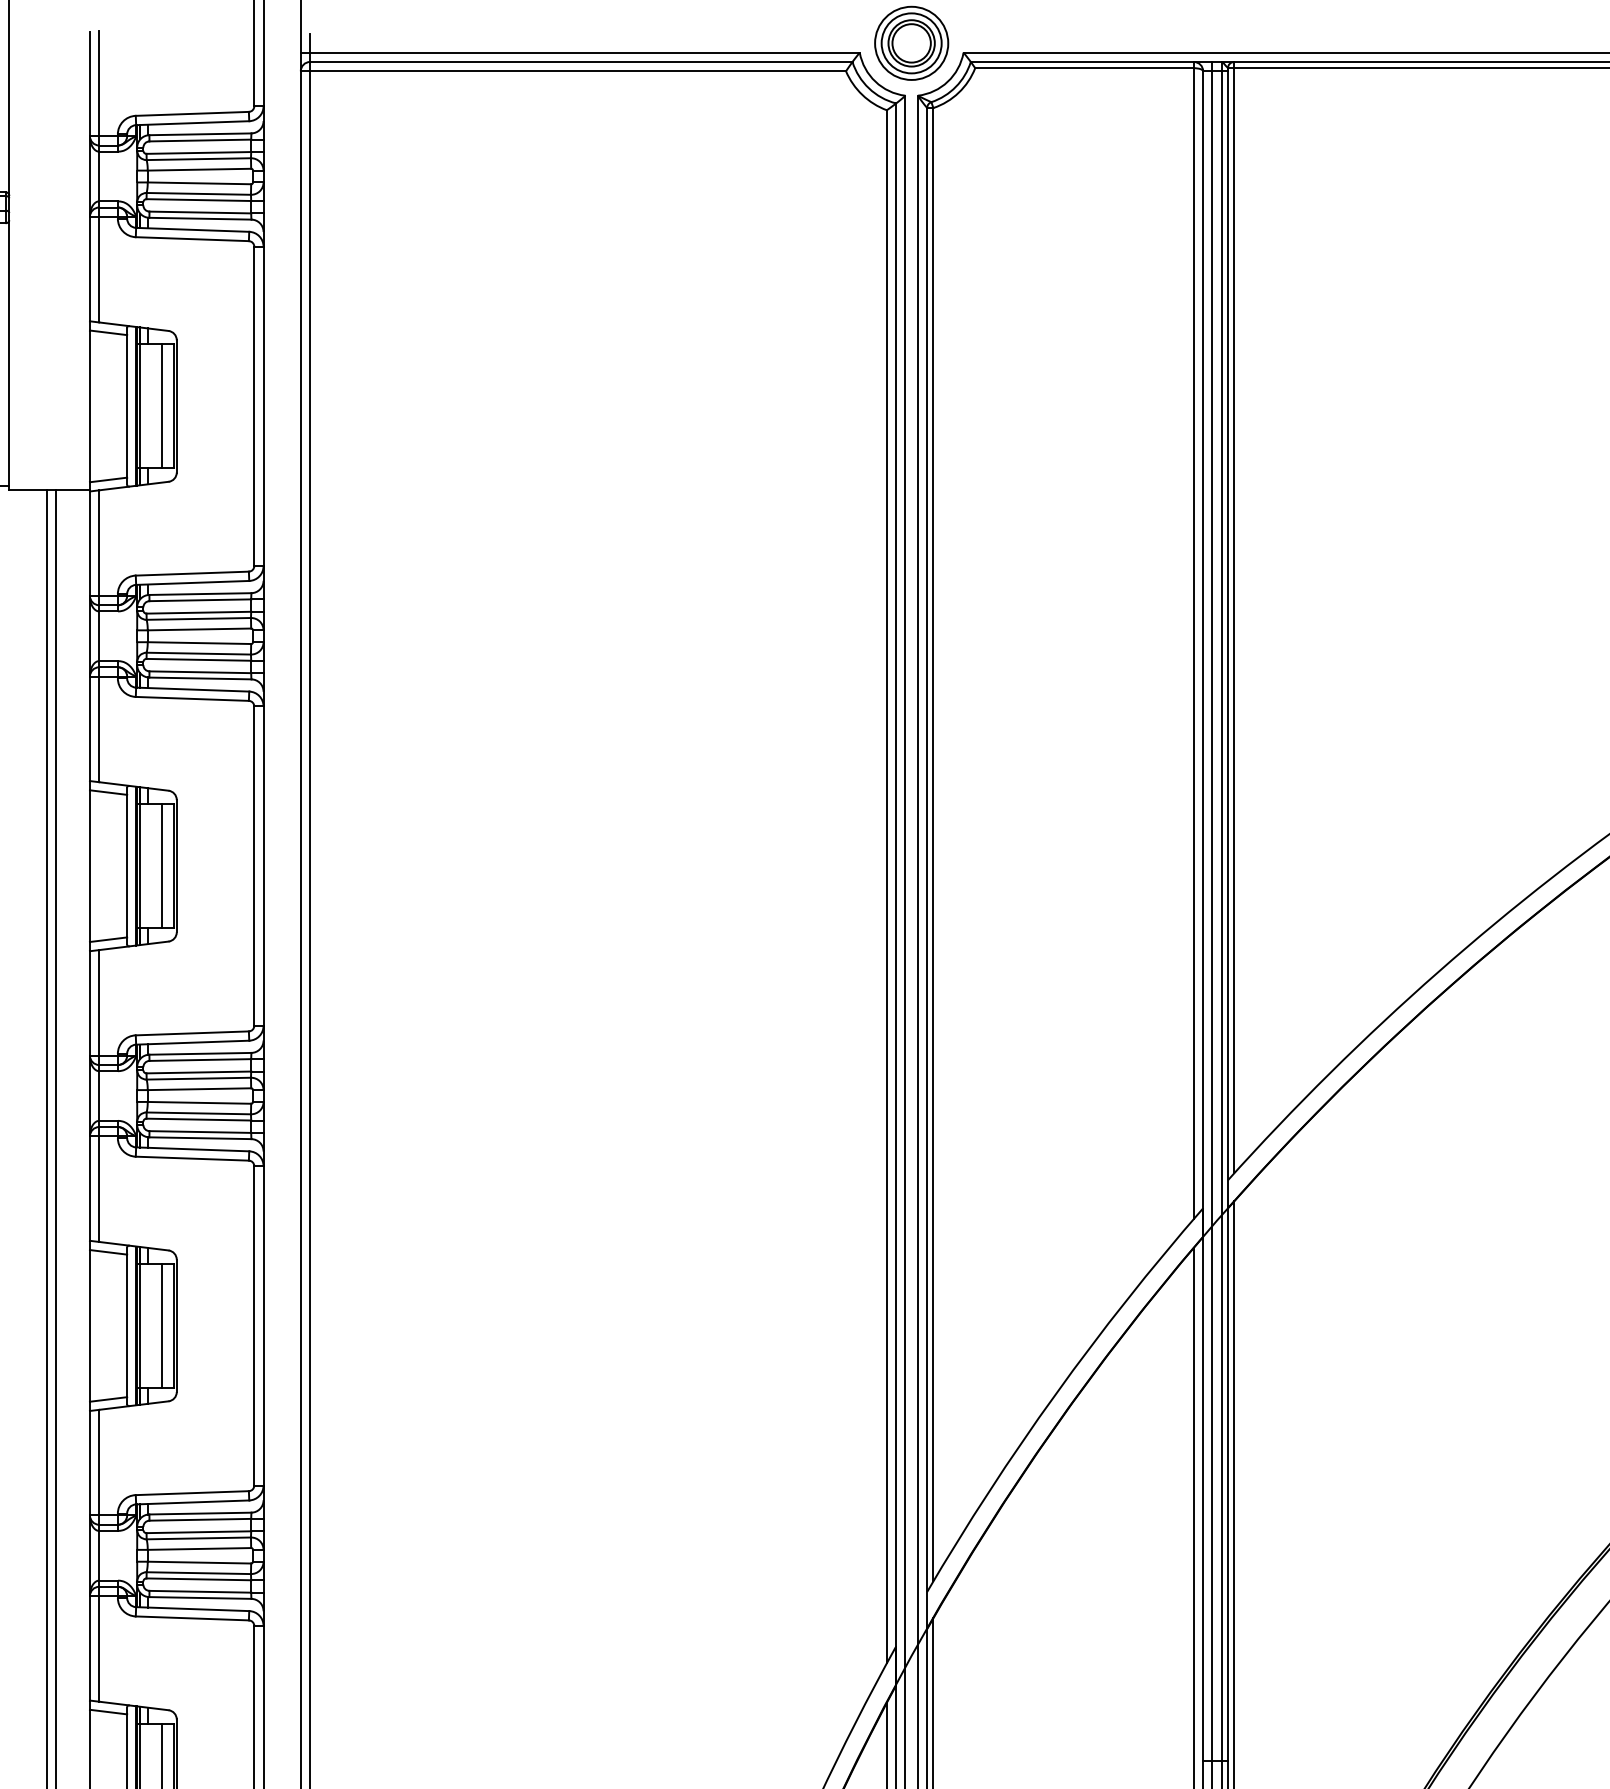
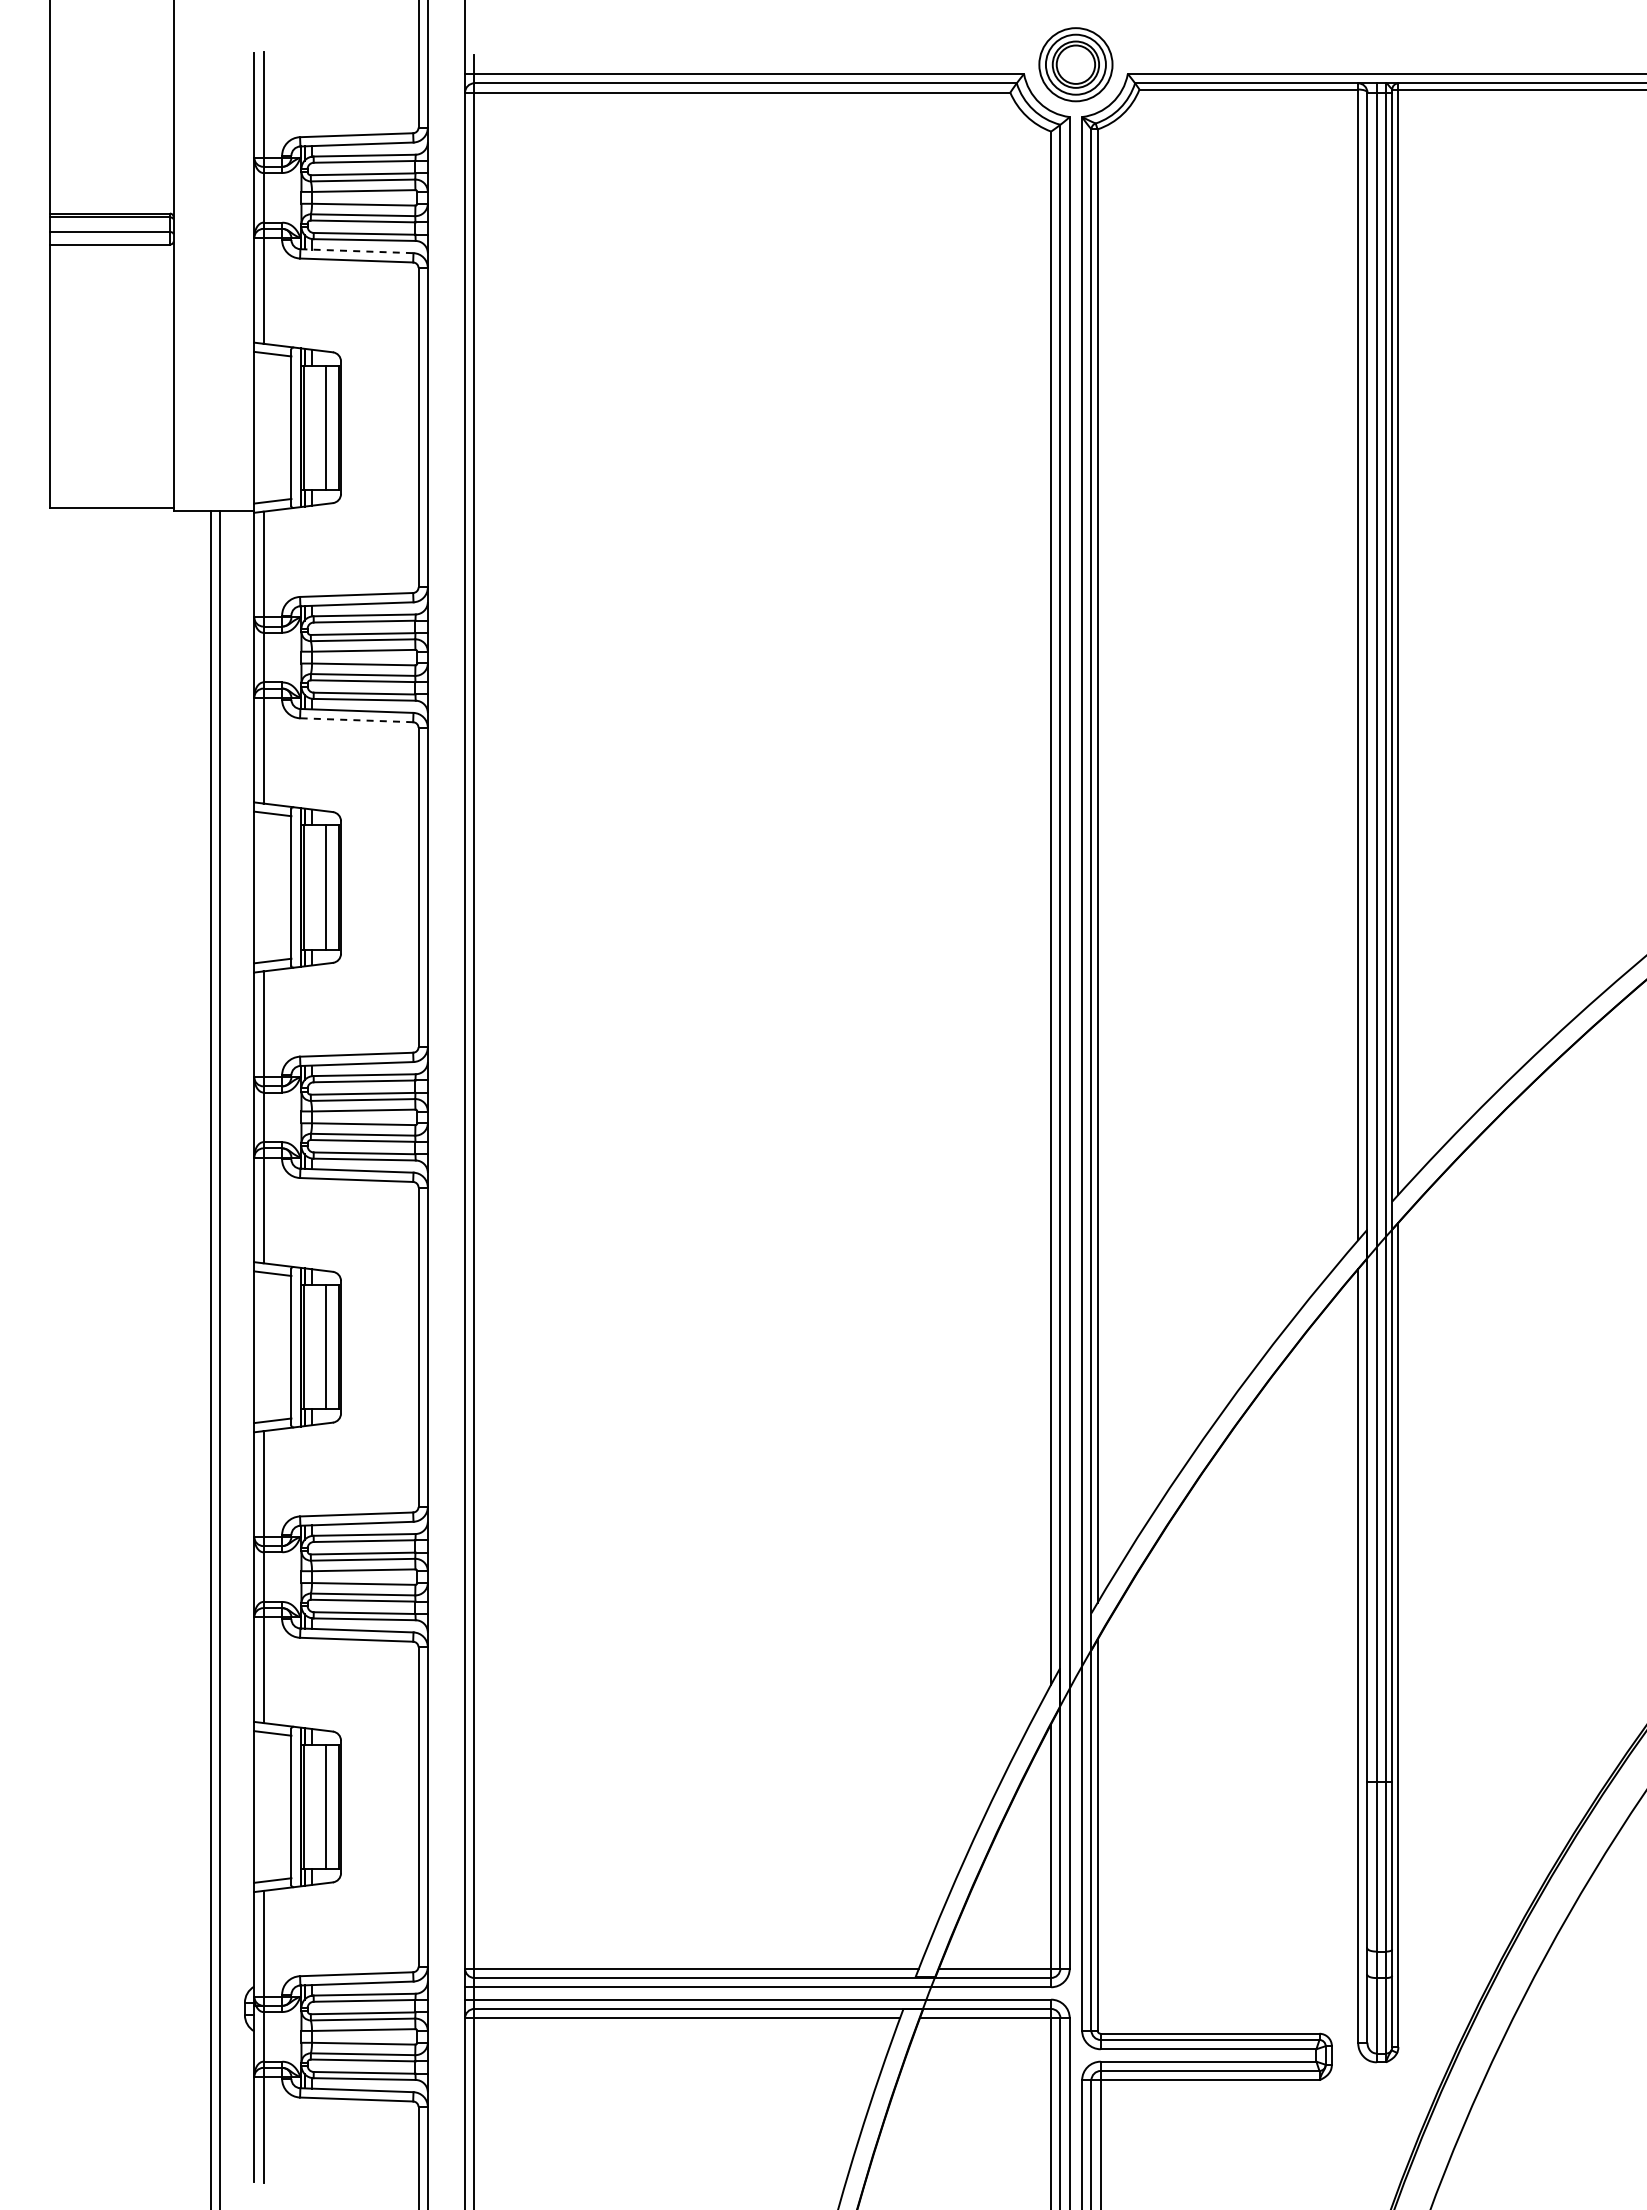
line: (192, 230) -> (356, 251), solid -> dashed
line: (192, 699) -> (356, 720), solid -> dashed

